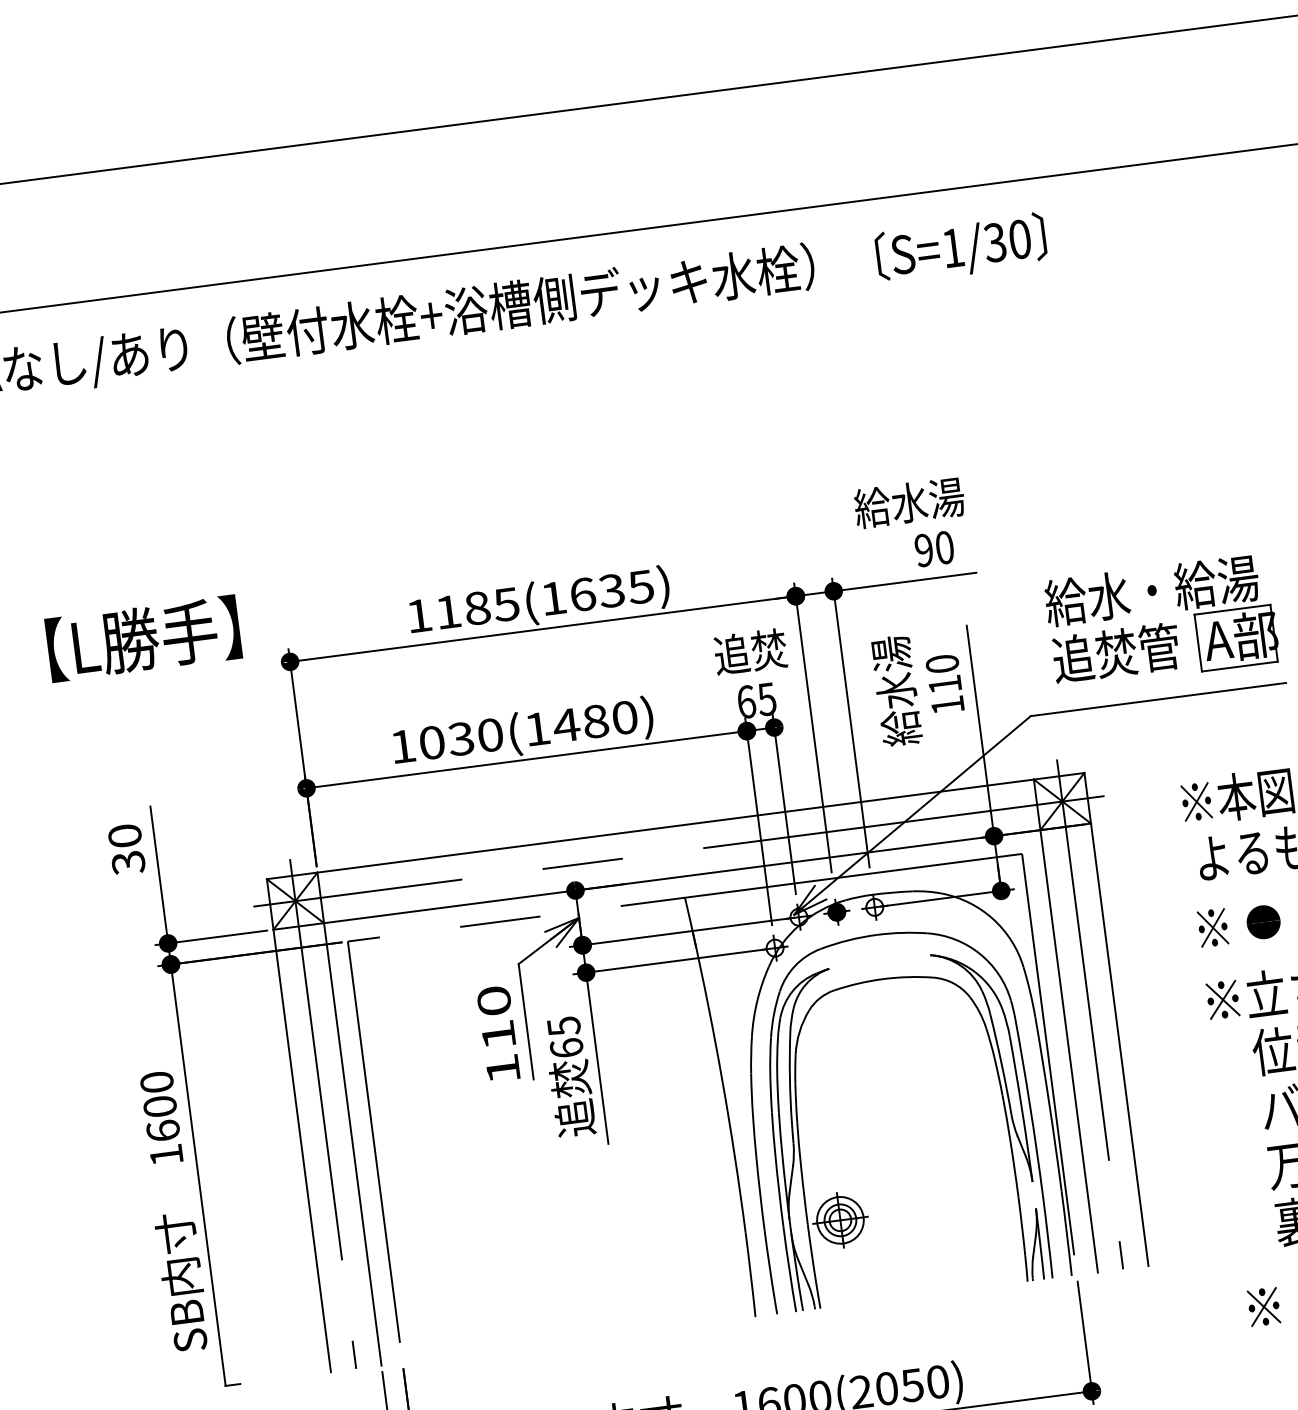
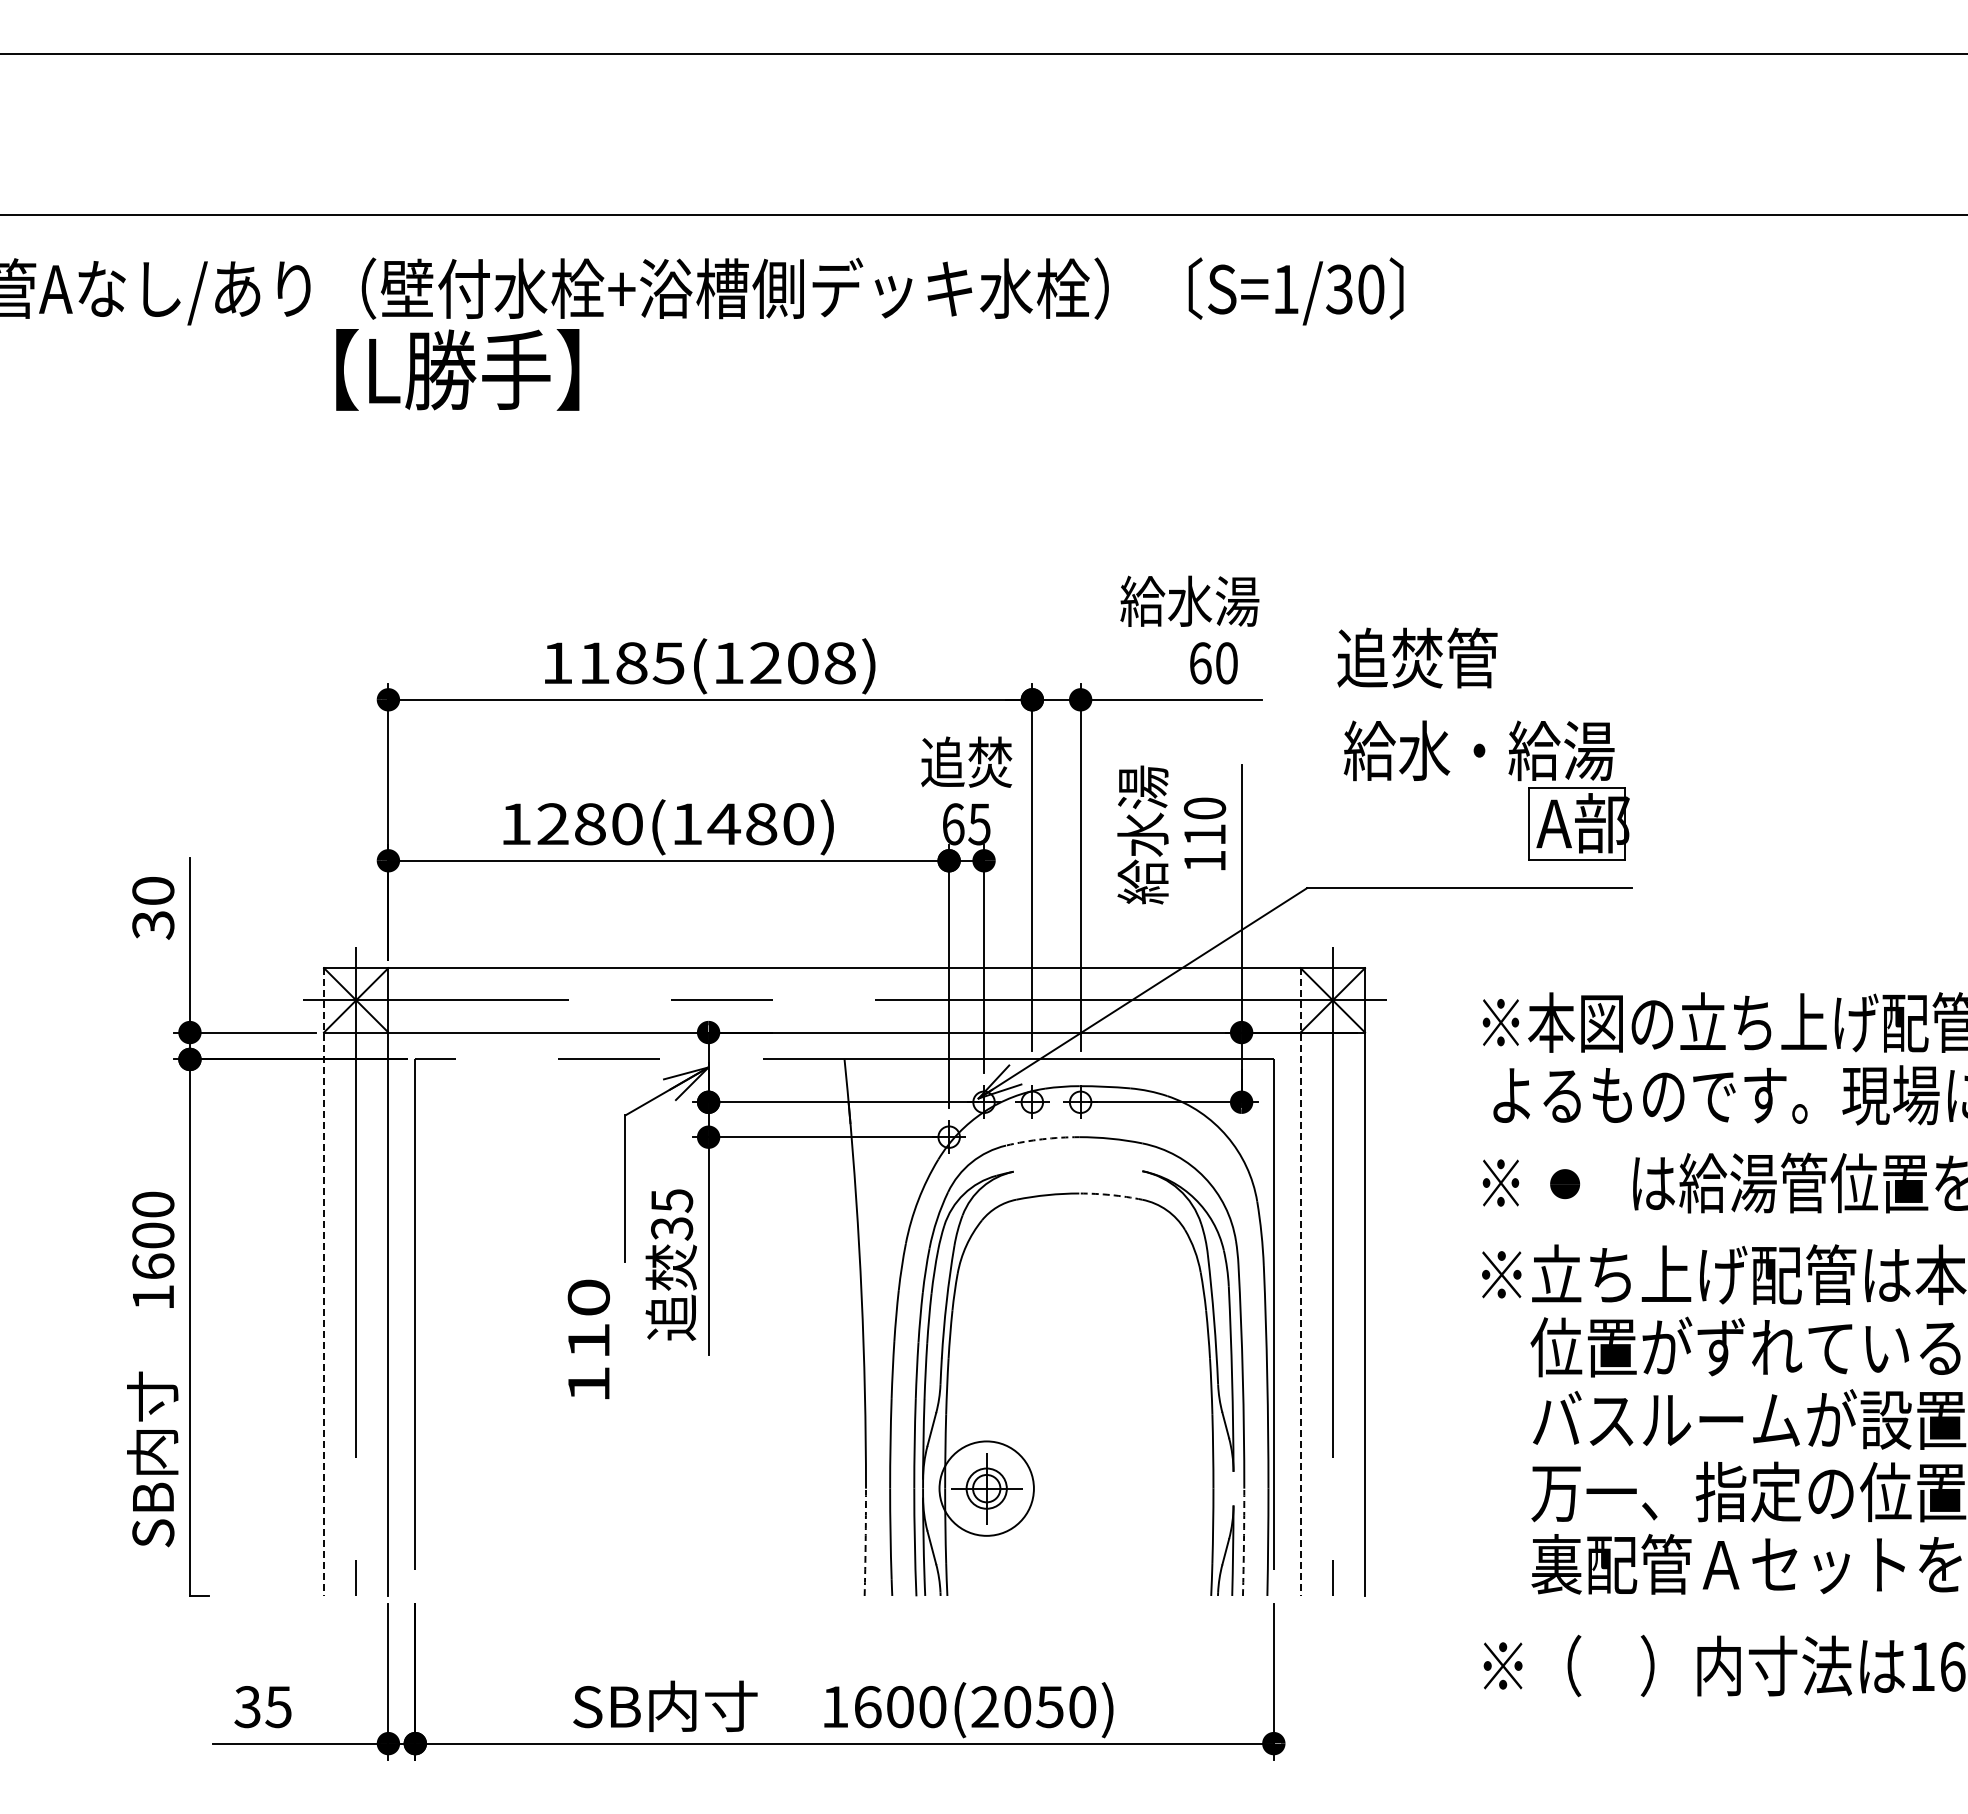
text: (924, 550) -> (1200, 663), 90 -> 60
text: (611, 591) -> (802, 663), 1185(1635) -> 1185(1208)
text: (143, 638) -> (457, 369), moved
text: (1116, 652) -> (1417, 657), moved
text: (446, 741) -> (571, 824), 1030(1480) -> 1280(1480)
fill: (837, 912) -> (1032, 1102), removed
part: (1263, 921) -> (1564, 1183), size x0.7
arc: (848, 940) -> (1042, 1139), solid -> dashed
arc: (907, 977) -> (1110, 1195), solid -> dashed
line: (1065, 1026) -> (1300, 1282), solid -> dashed
text: (498, 1033) -> (588, 1338), moved
text: (567, 1048) -> (672, 1228), 65 -> 35
line: (299, 1126) -> (324, 1282), solid -> dashed
circle: (840, 1220) -> (986, 1488), size x1.6
arc: (1047, 1236) -> (1243, 1542), solid -> dashed
arc: (750, 1275) -> (865, 1542), solid -> dashed

